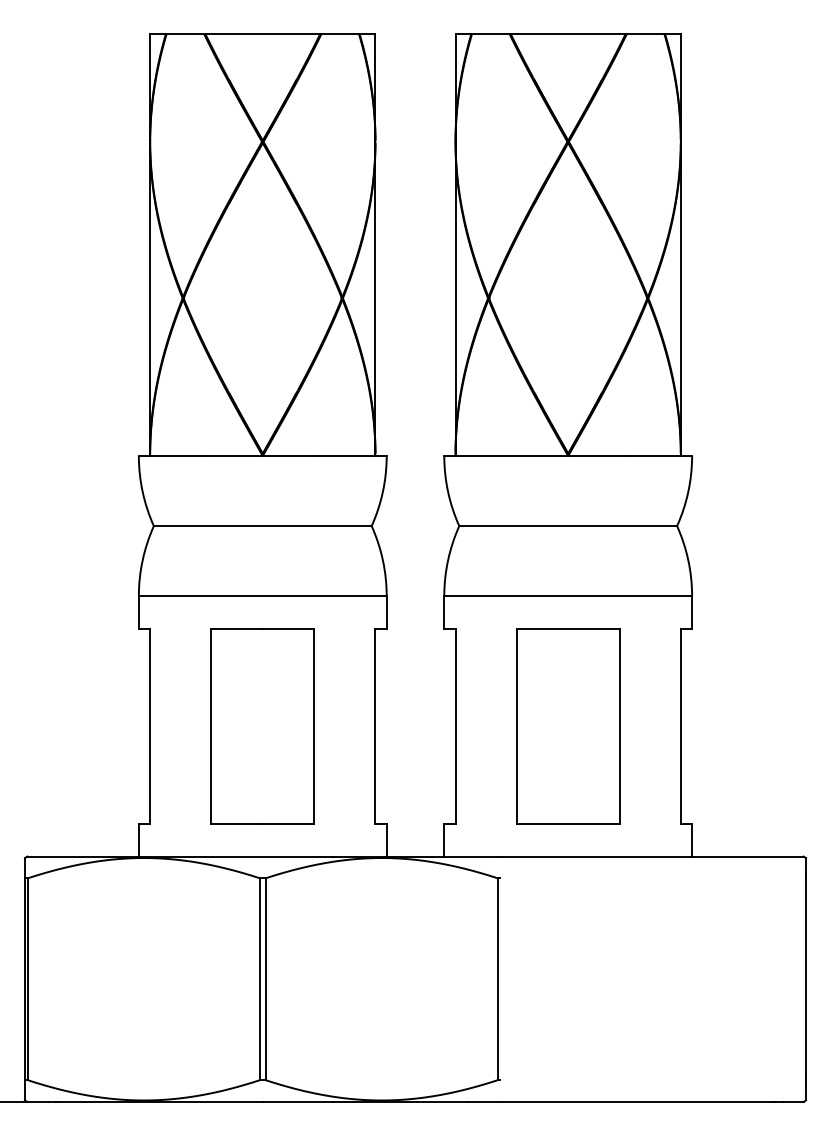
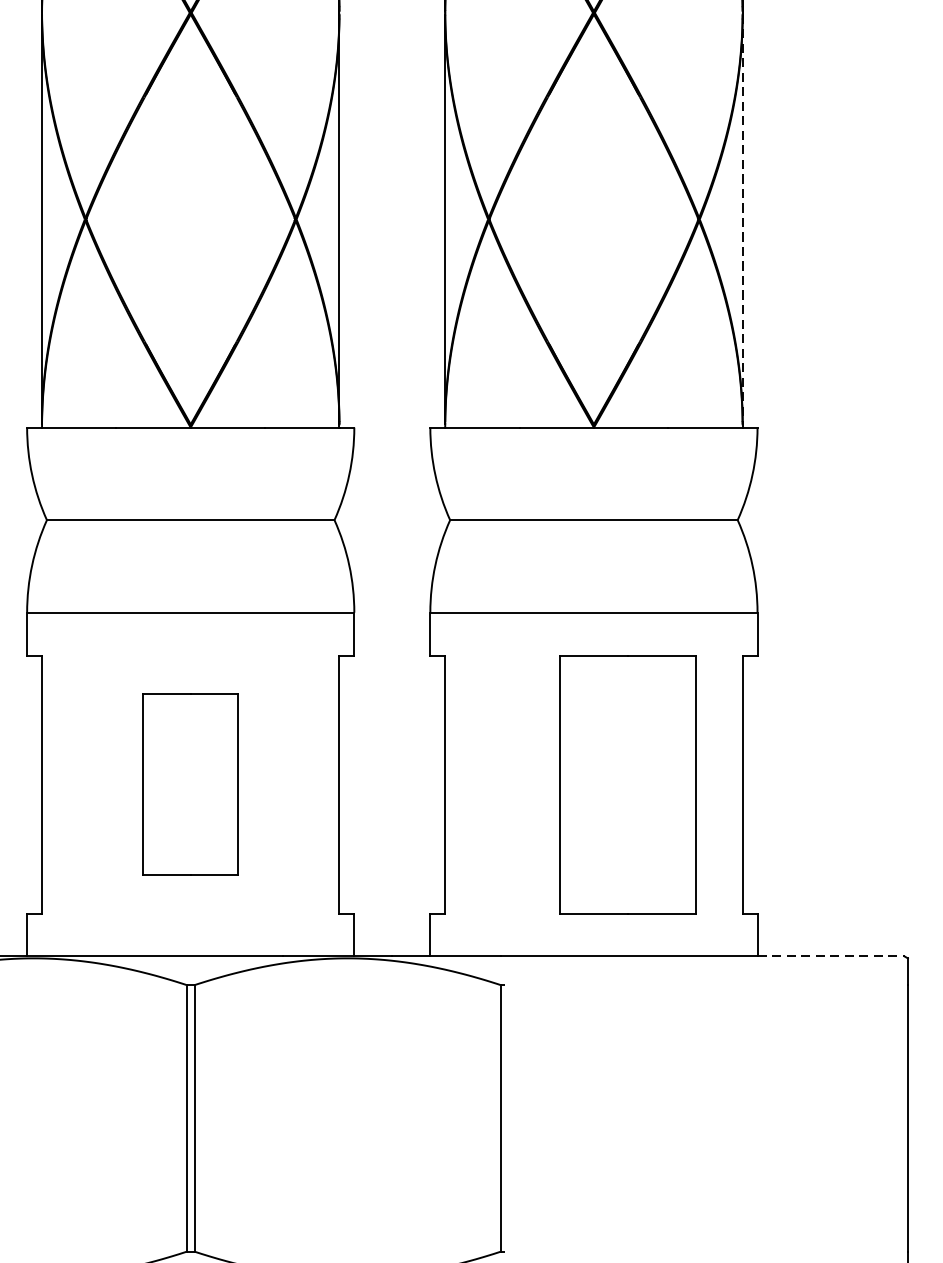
line: (680, 298) -> (742, 219), solid -> dashed
part: (262, 726) -> (190, 784), size x0.7
part: (568, 726) -> (628, 784), moved
line: (747, 856) -> (830, 956), solid -> dashed

